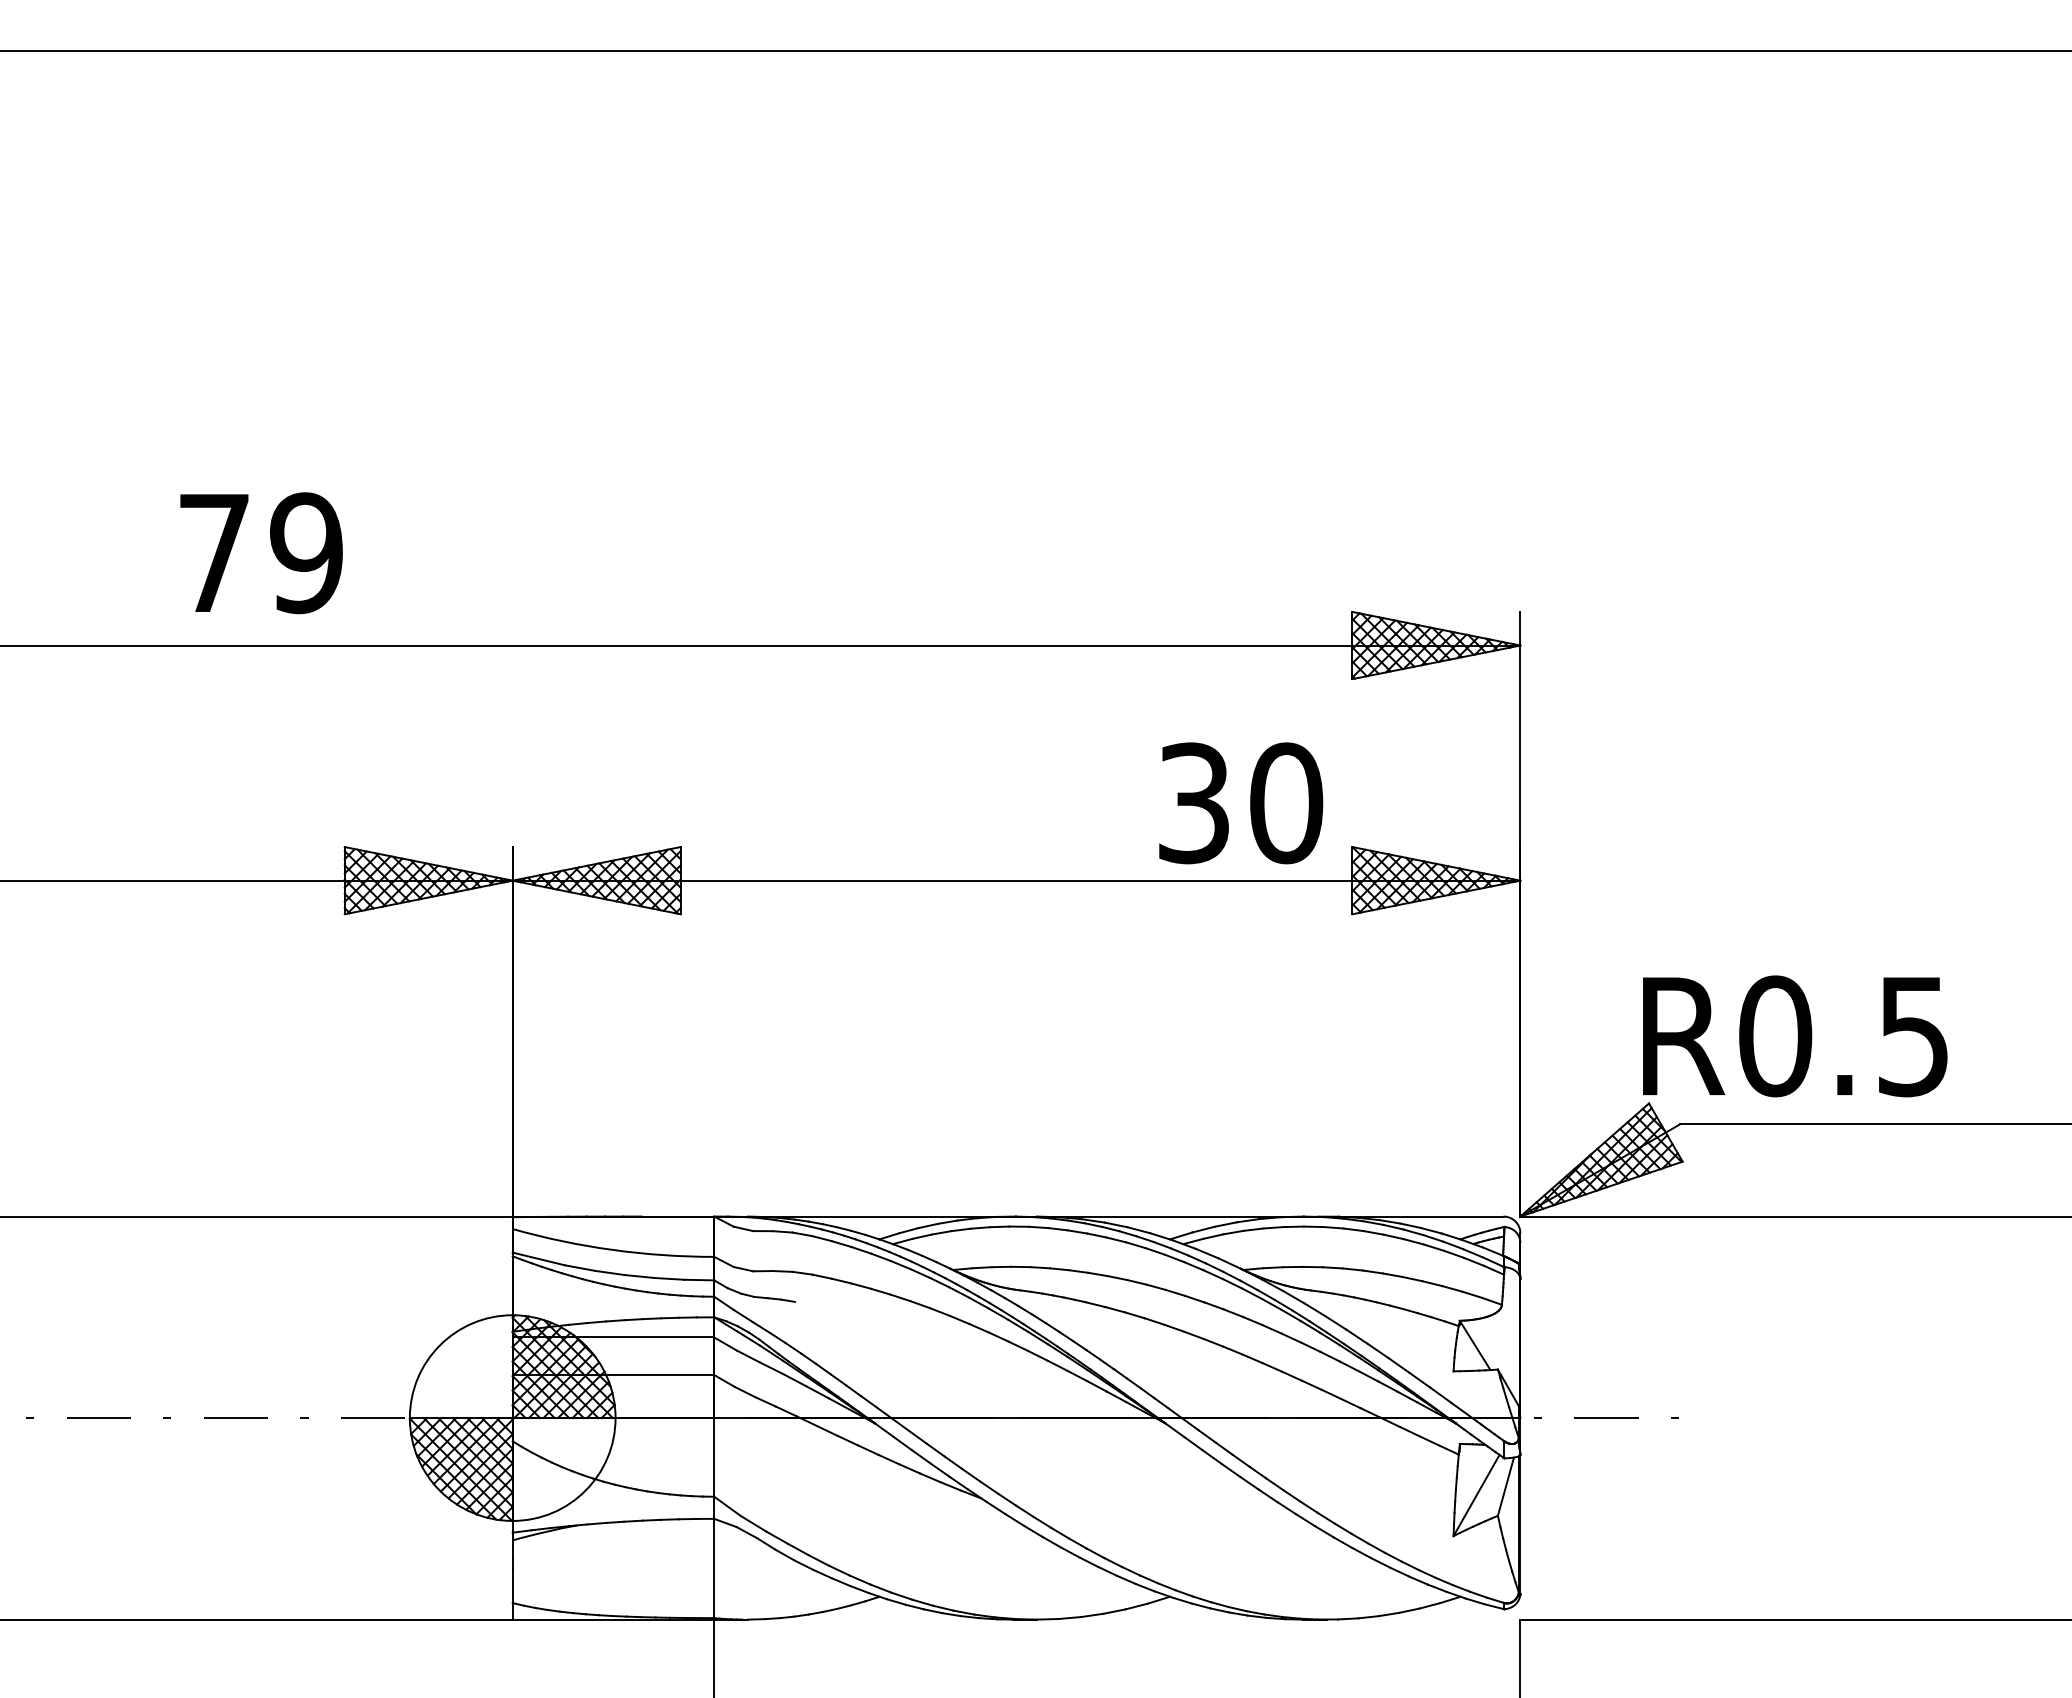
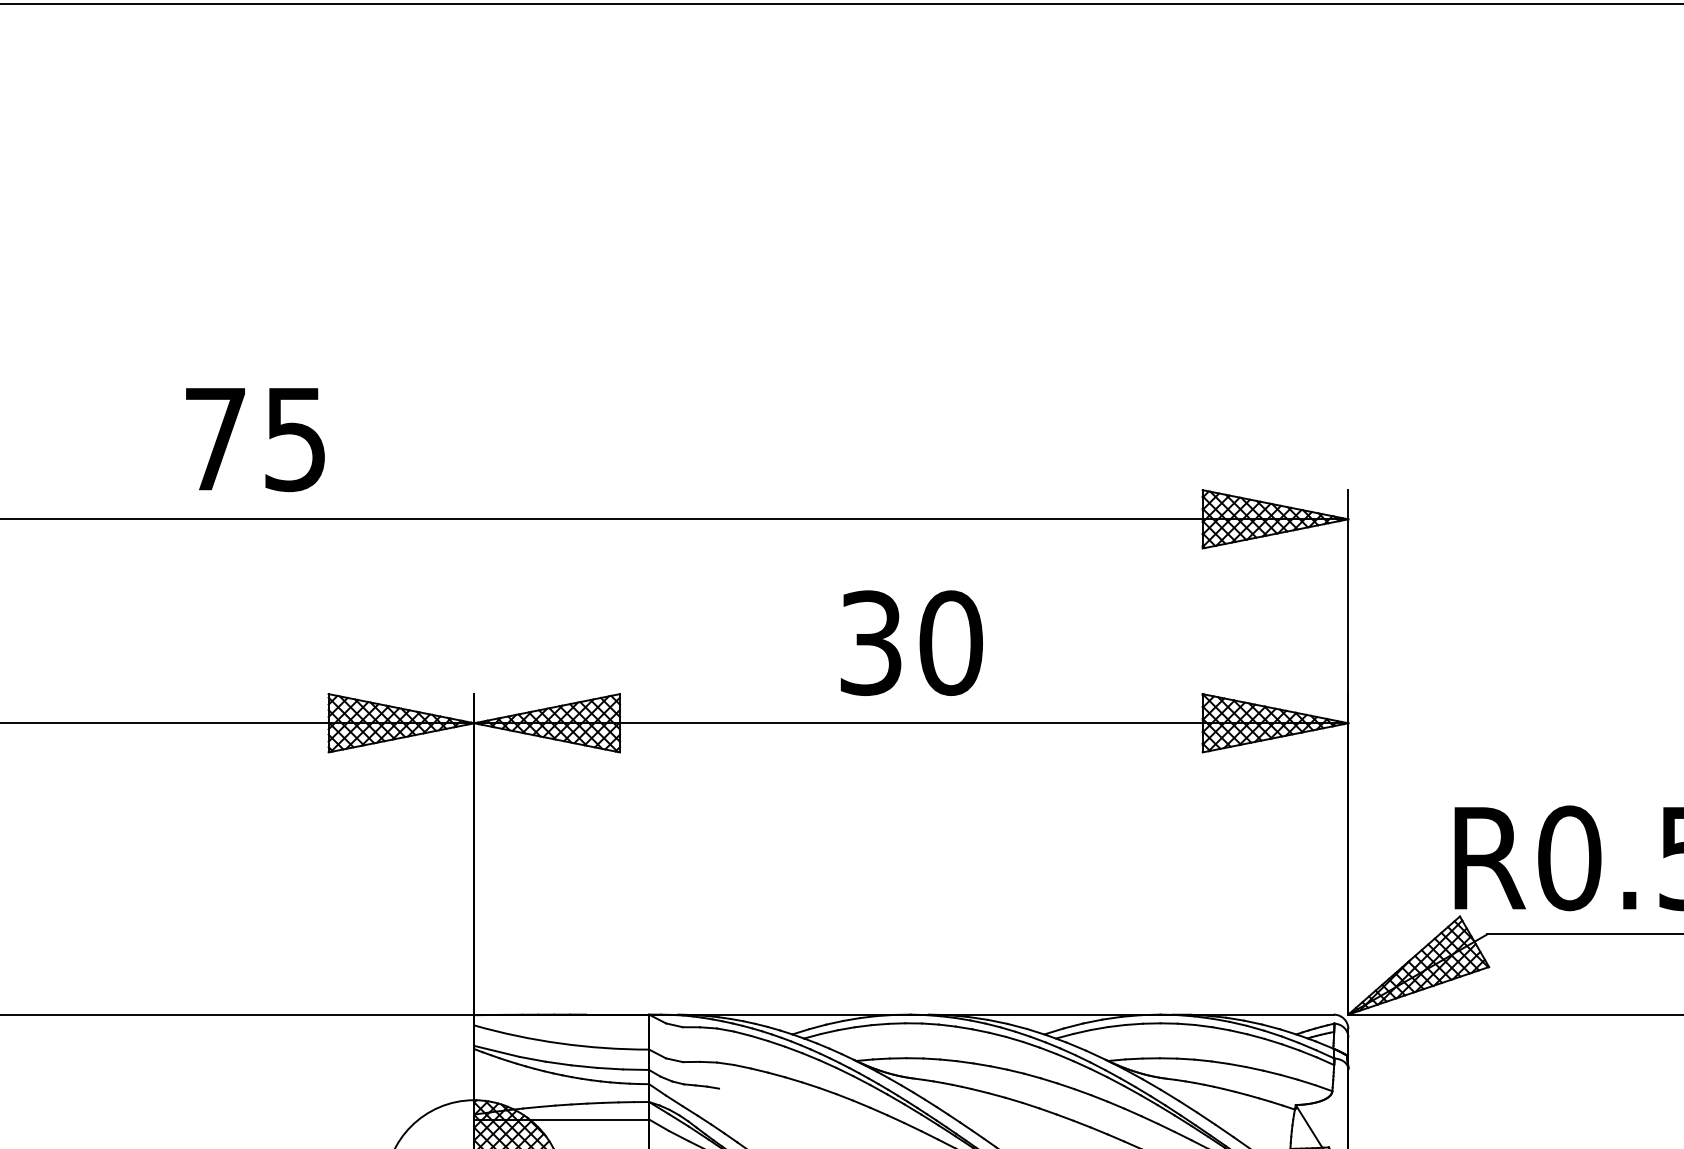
text: (306, 553) -> (295, 439), 79 -> 75
text: (1241, 803) -> (912, 643), moved

